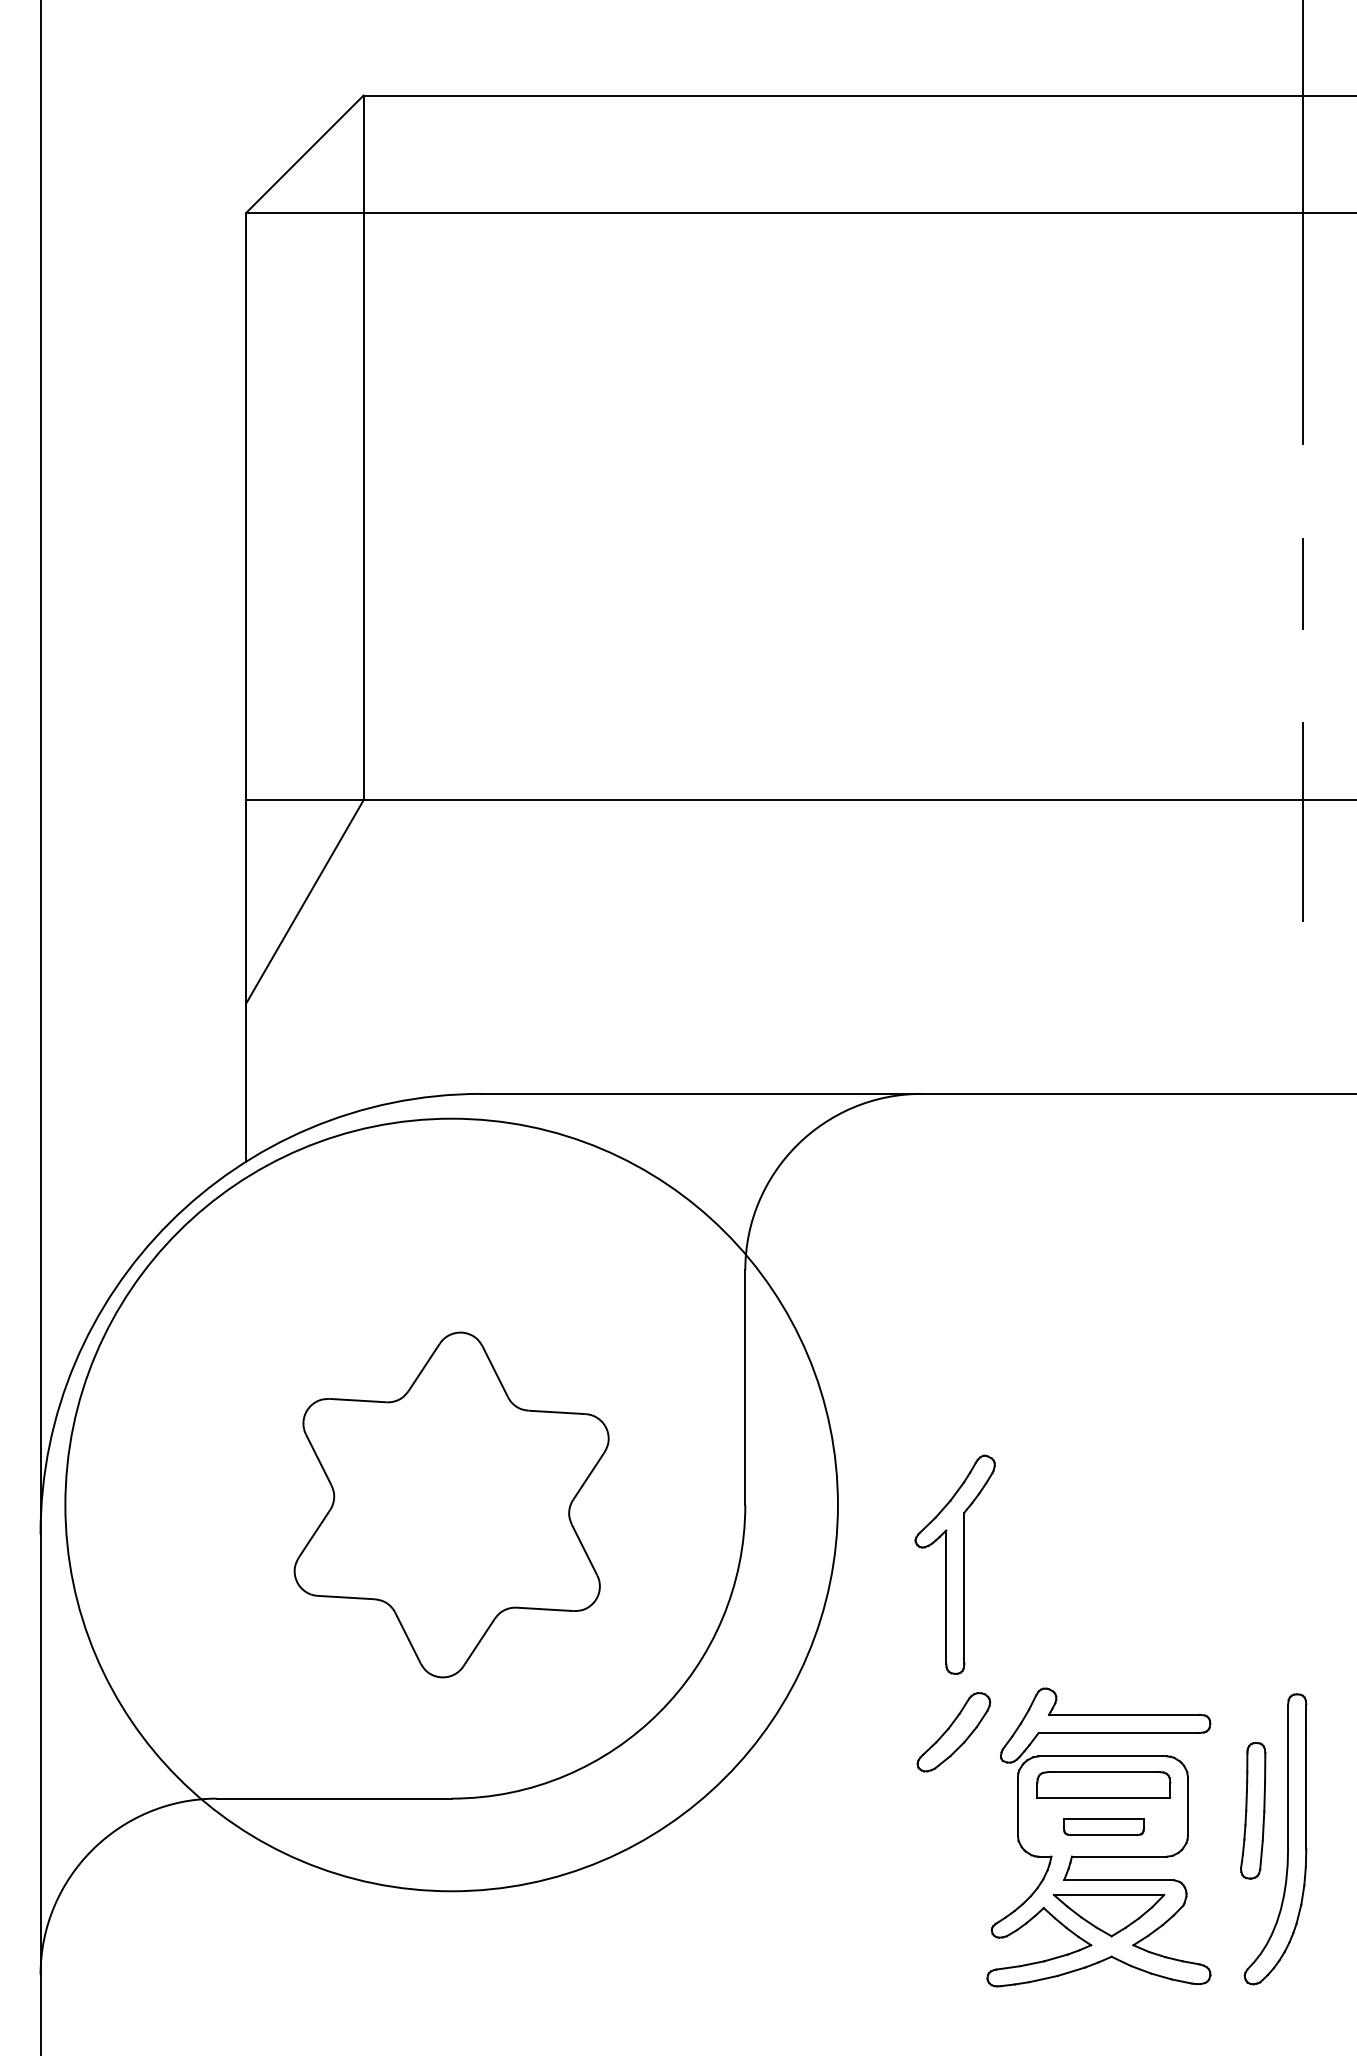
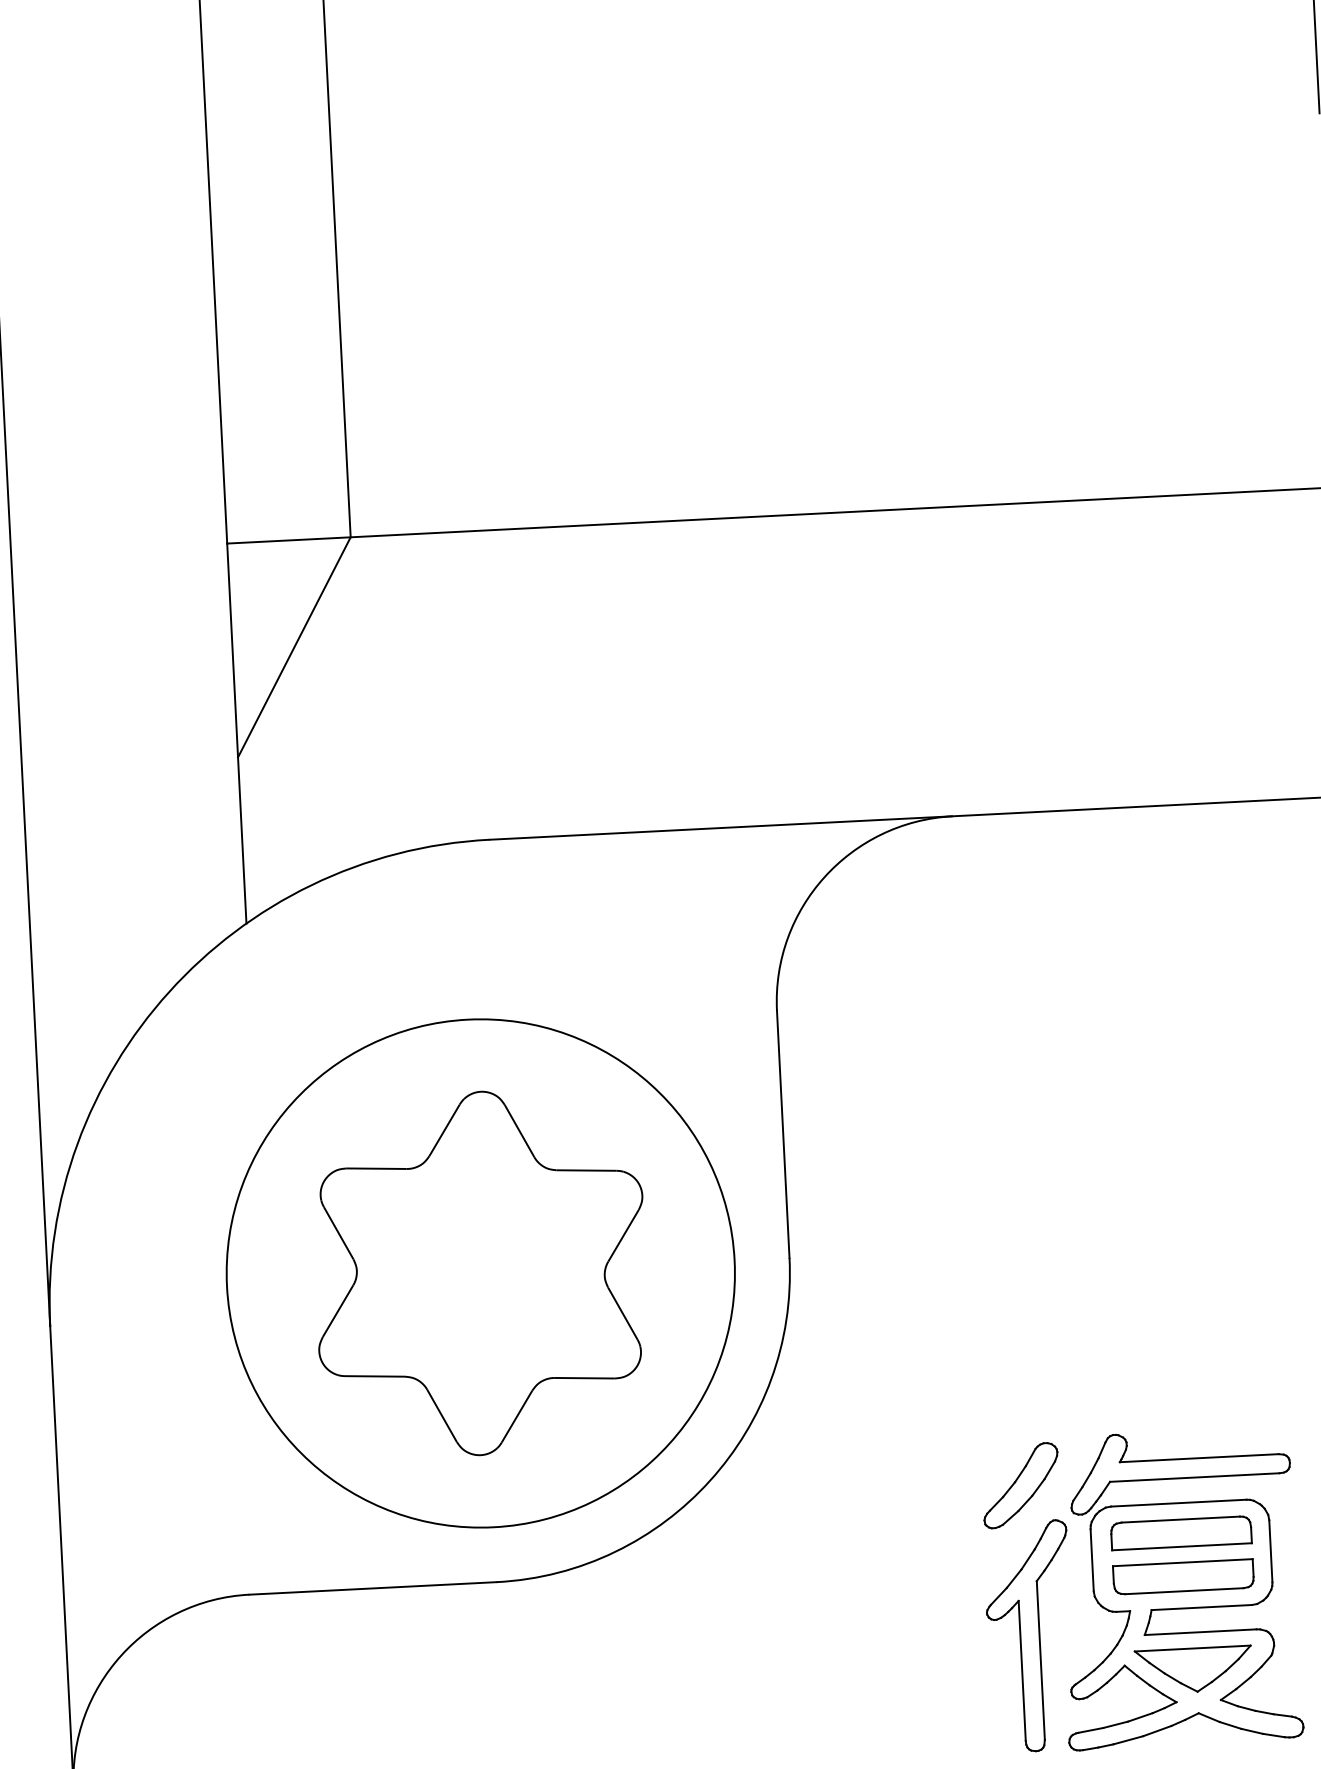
circle: (451, 1504) -> (480, 1272), size x0.62
part: (954, 1564) -> (1029, 1636), moved
part: (1103, 1826) -> (1183, 1576), size x1.67

